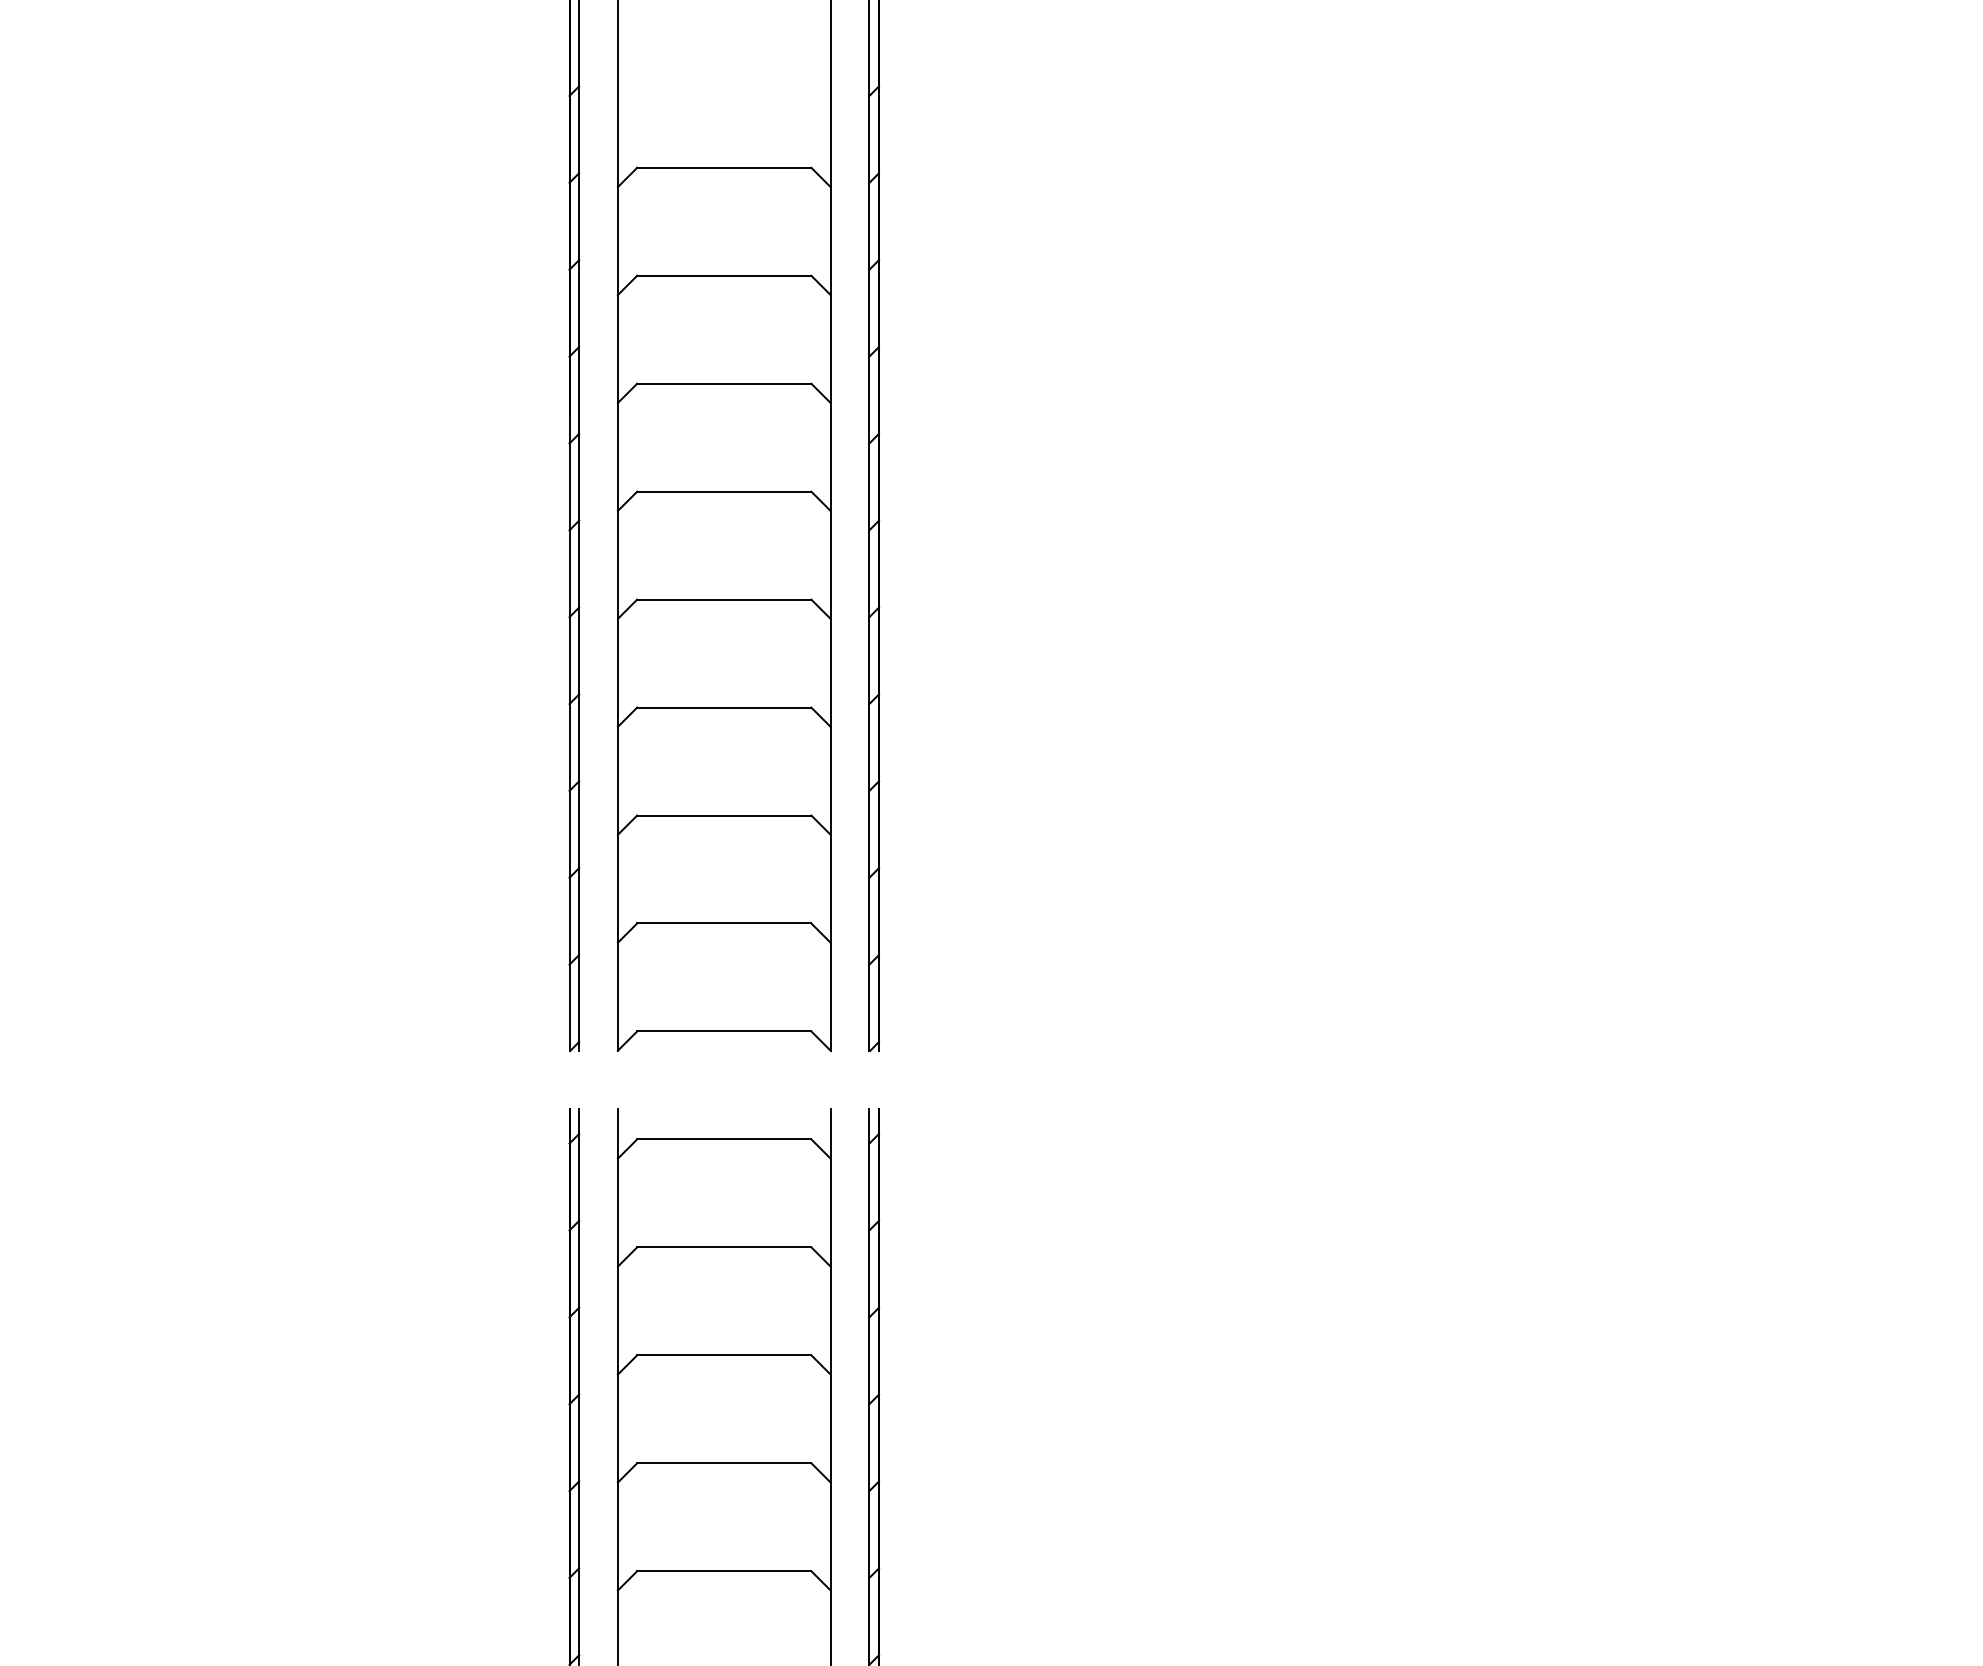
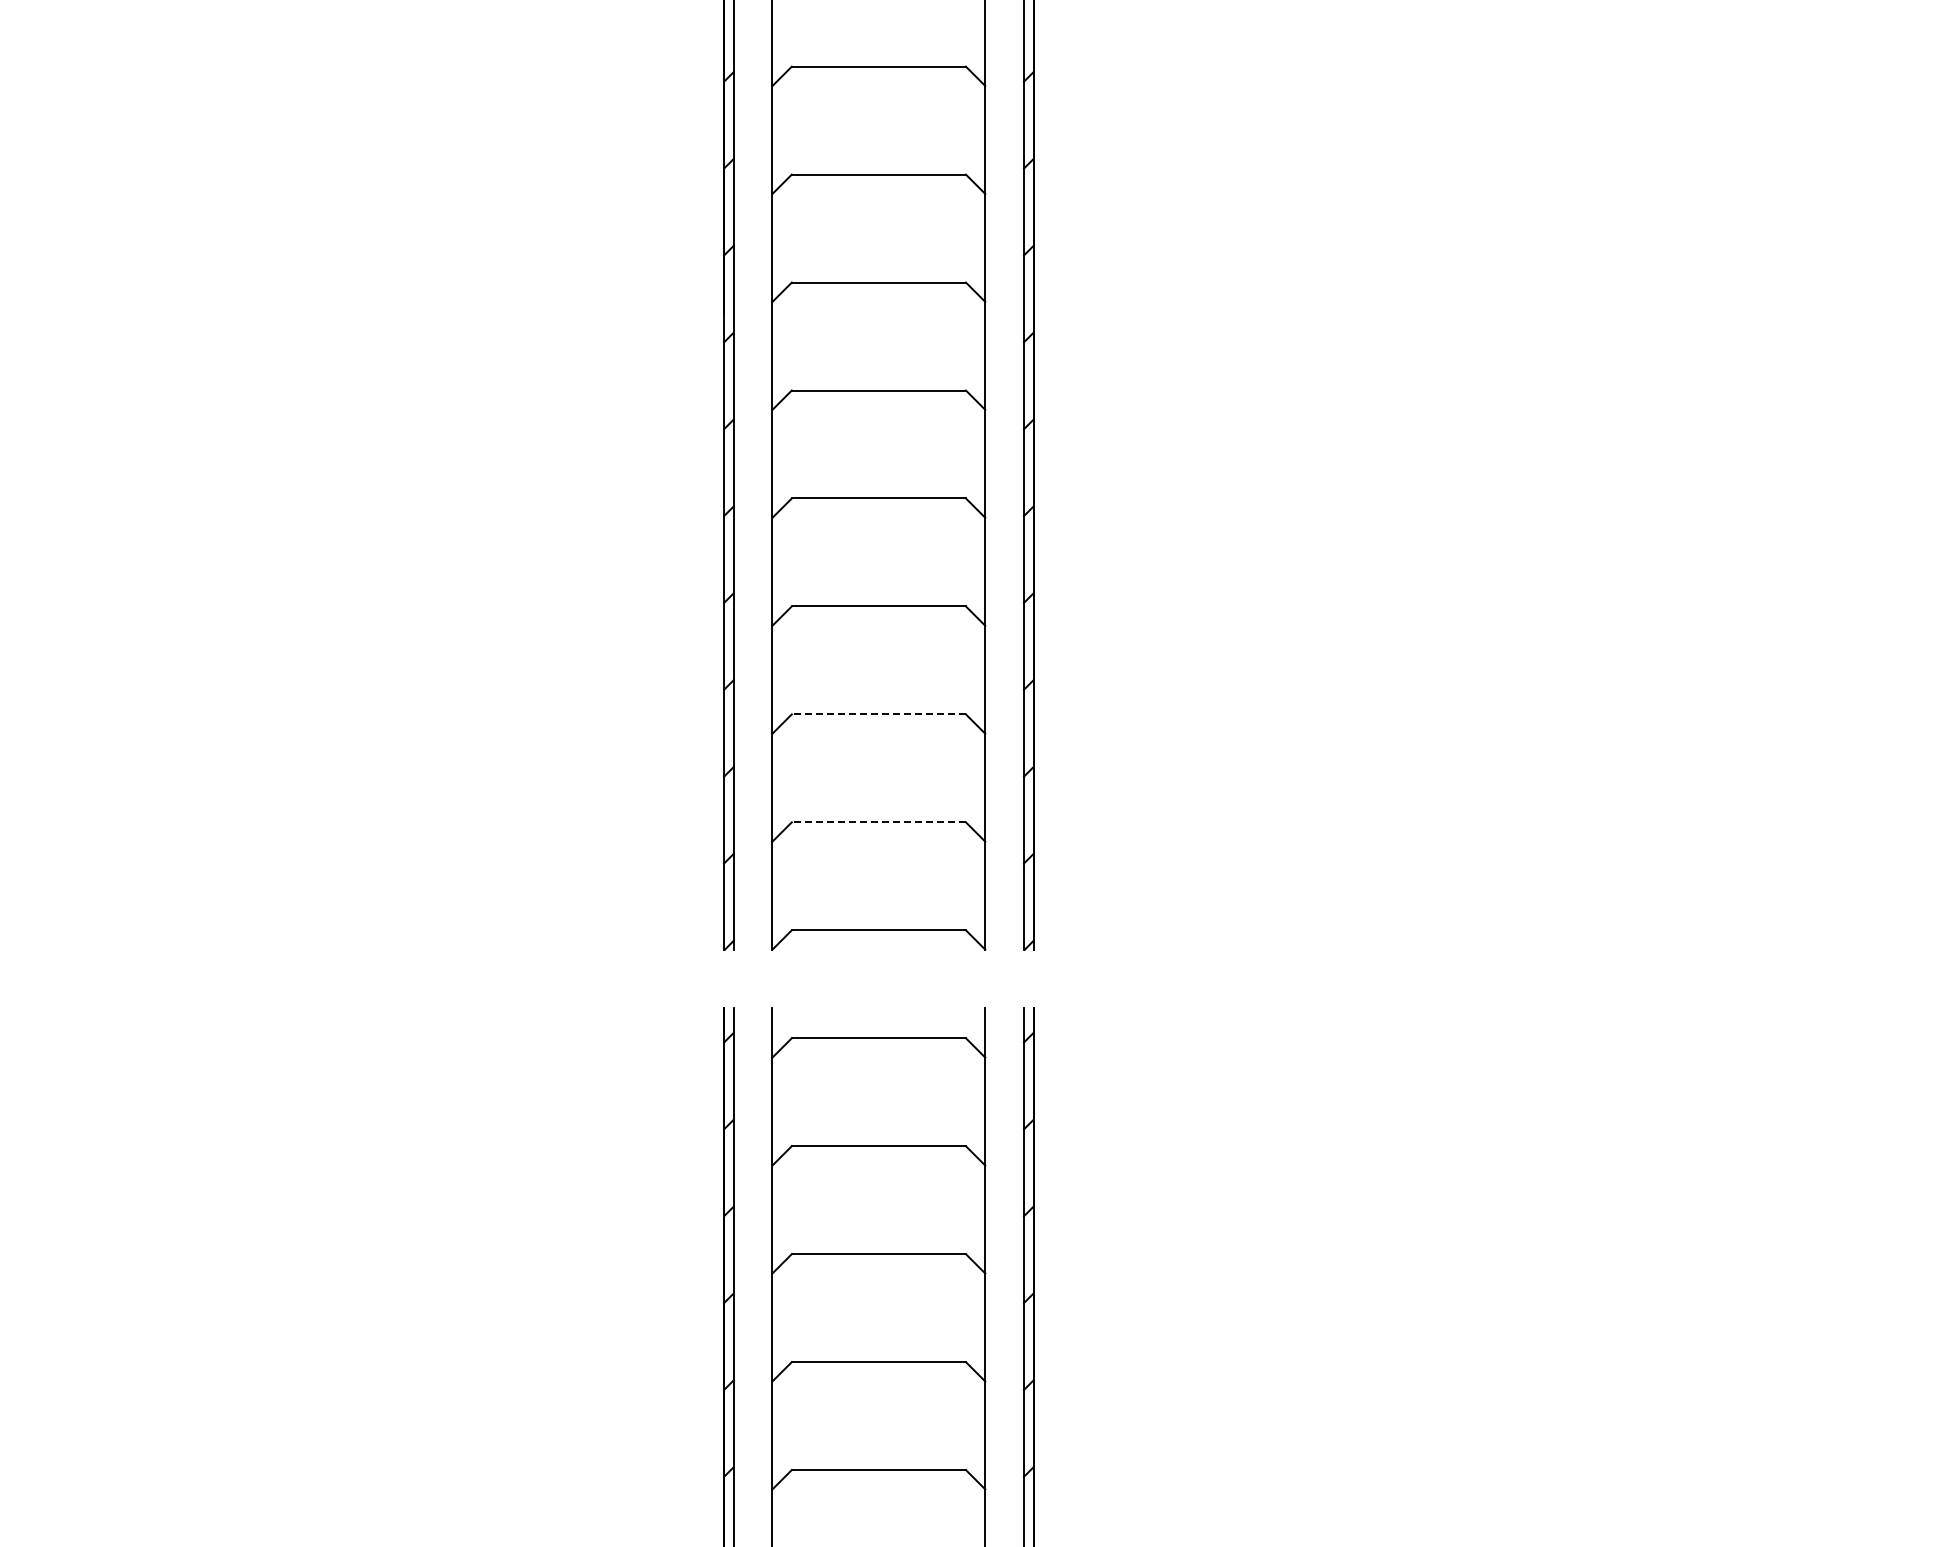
line: (723, 815) -> (878, 714), solid -> dashed
line: (723, 923) -> (878, 822), solid -> dashed

